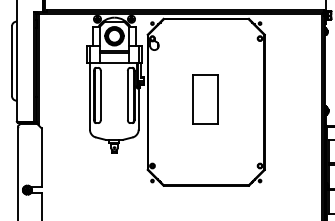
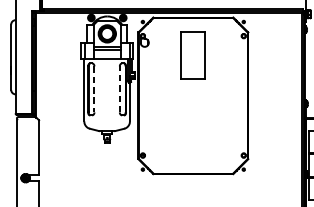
line: (100, 95) -> (94, 89), solid -> dashed
line: (127, 95) -> (119, 89), solid -> dashed
part: (205, 99) -> (192, 55), moved

